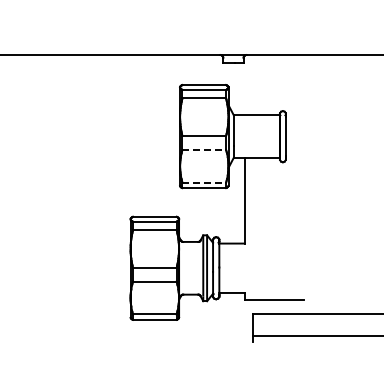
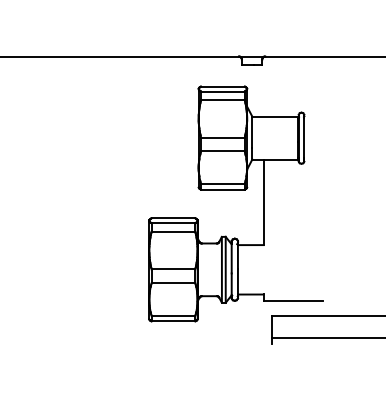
line: (203, 149) -> (222, 151), dashed -> solid
line: (203, 182) -> (222, 184), dashed -> solid

